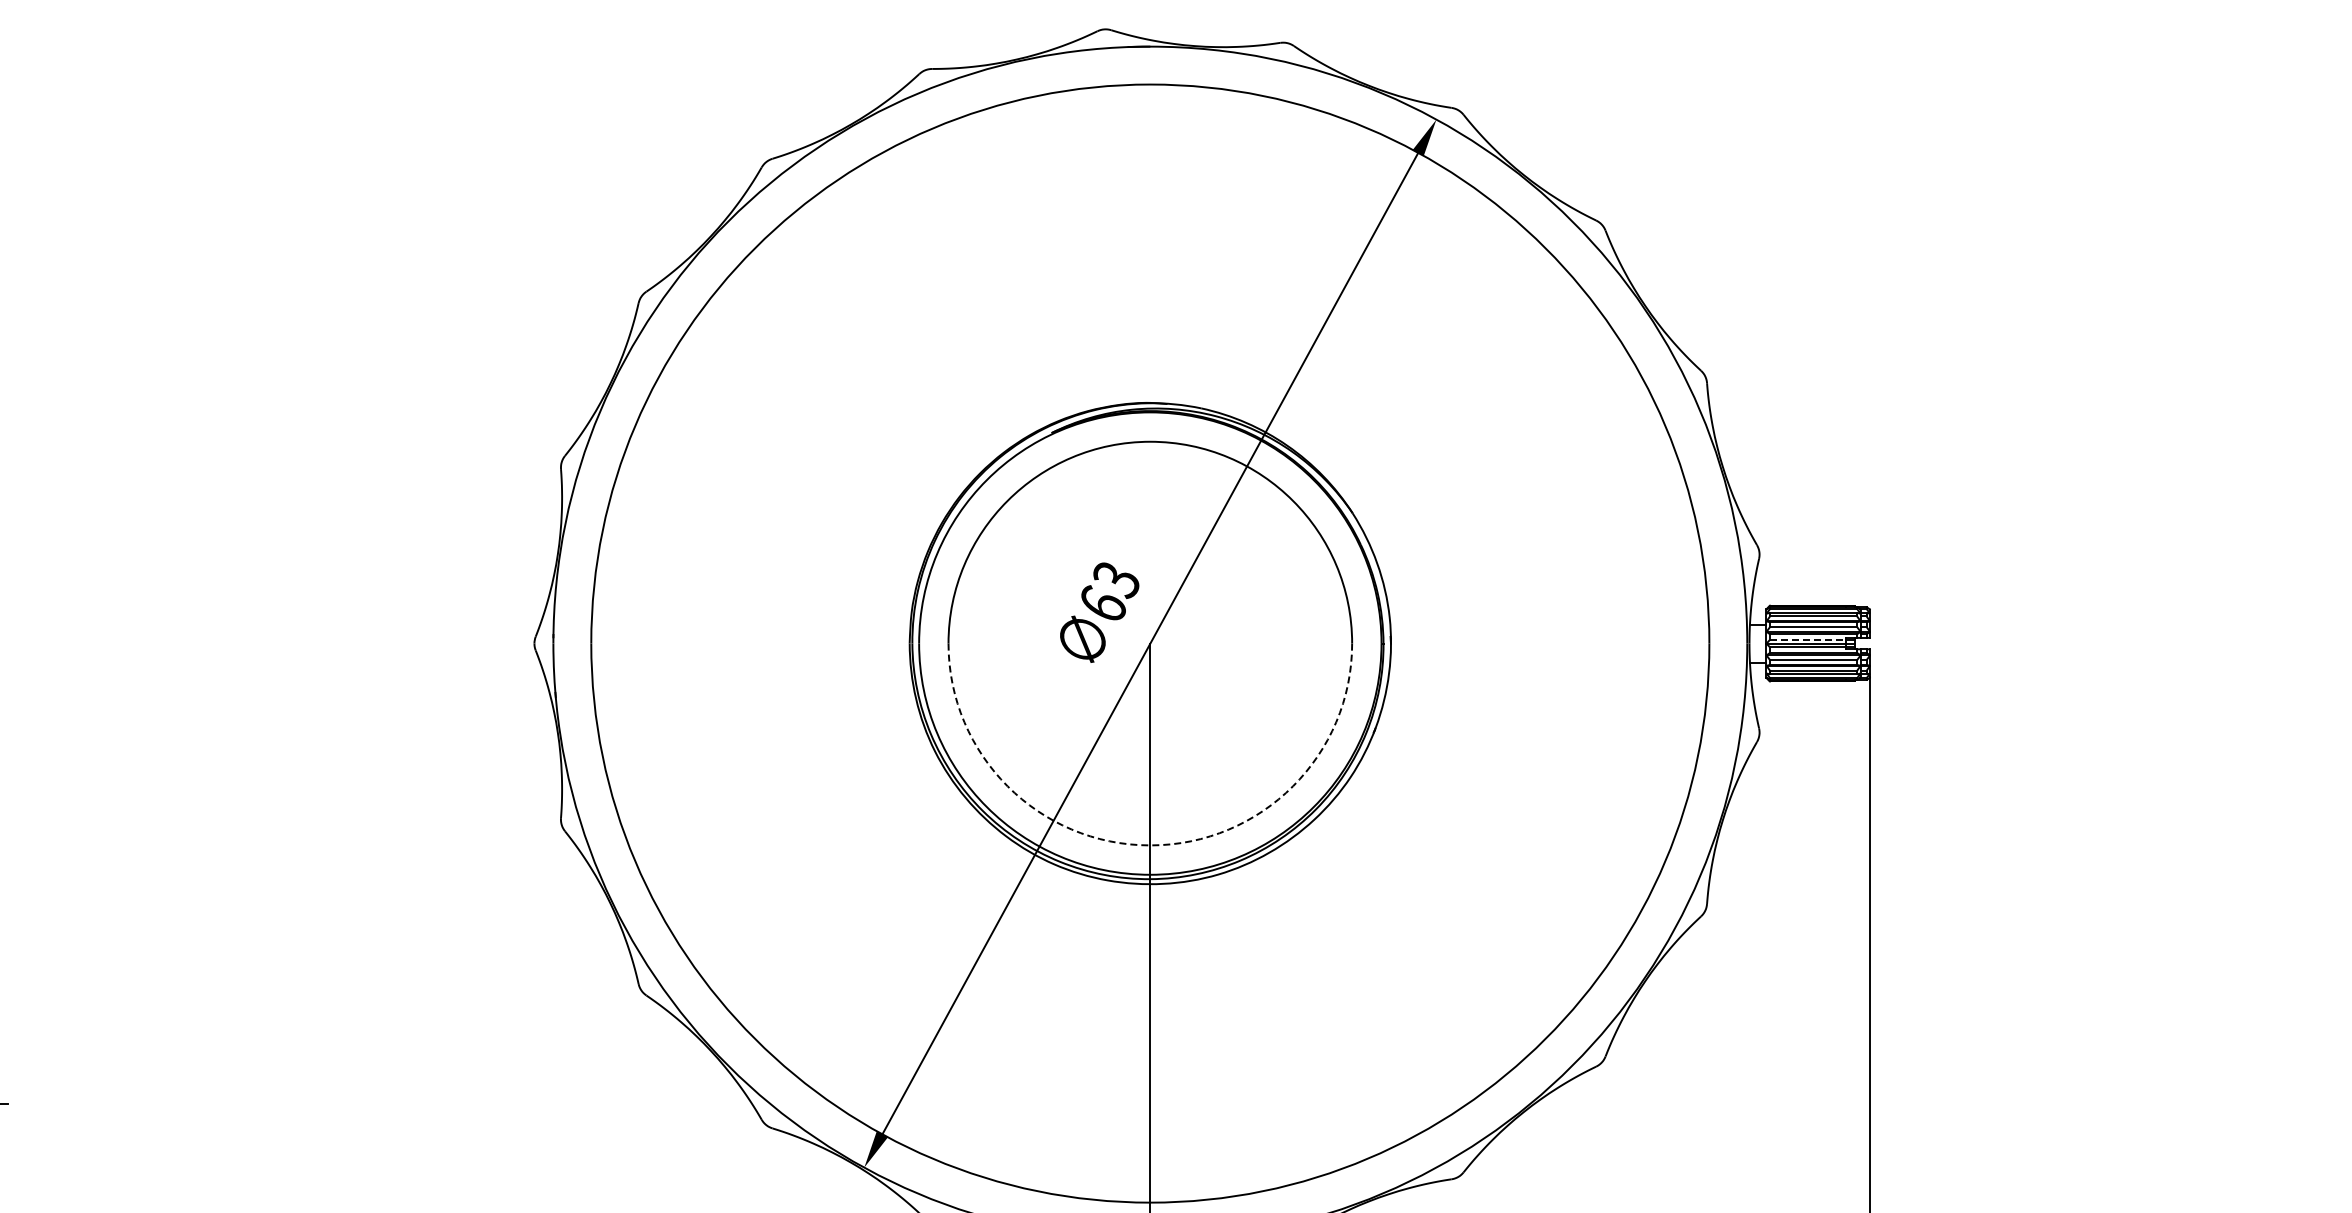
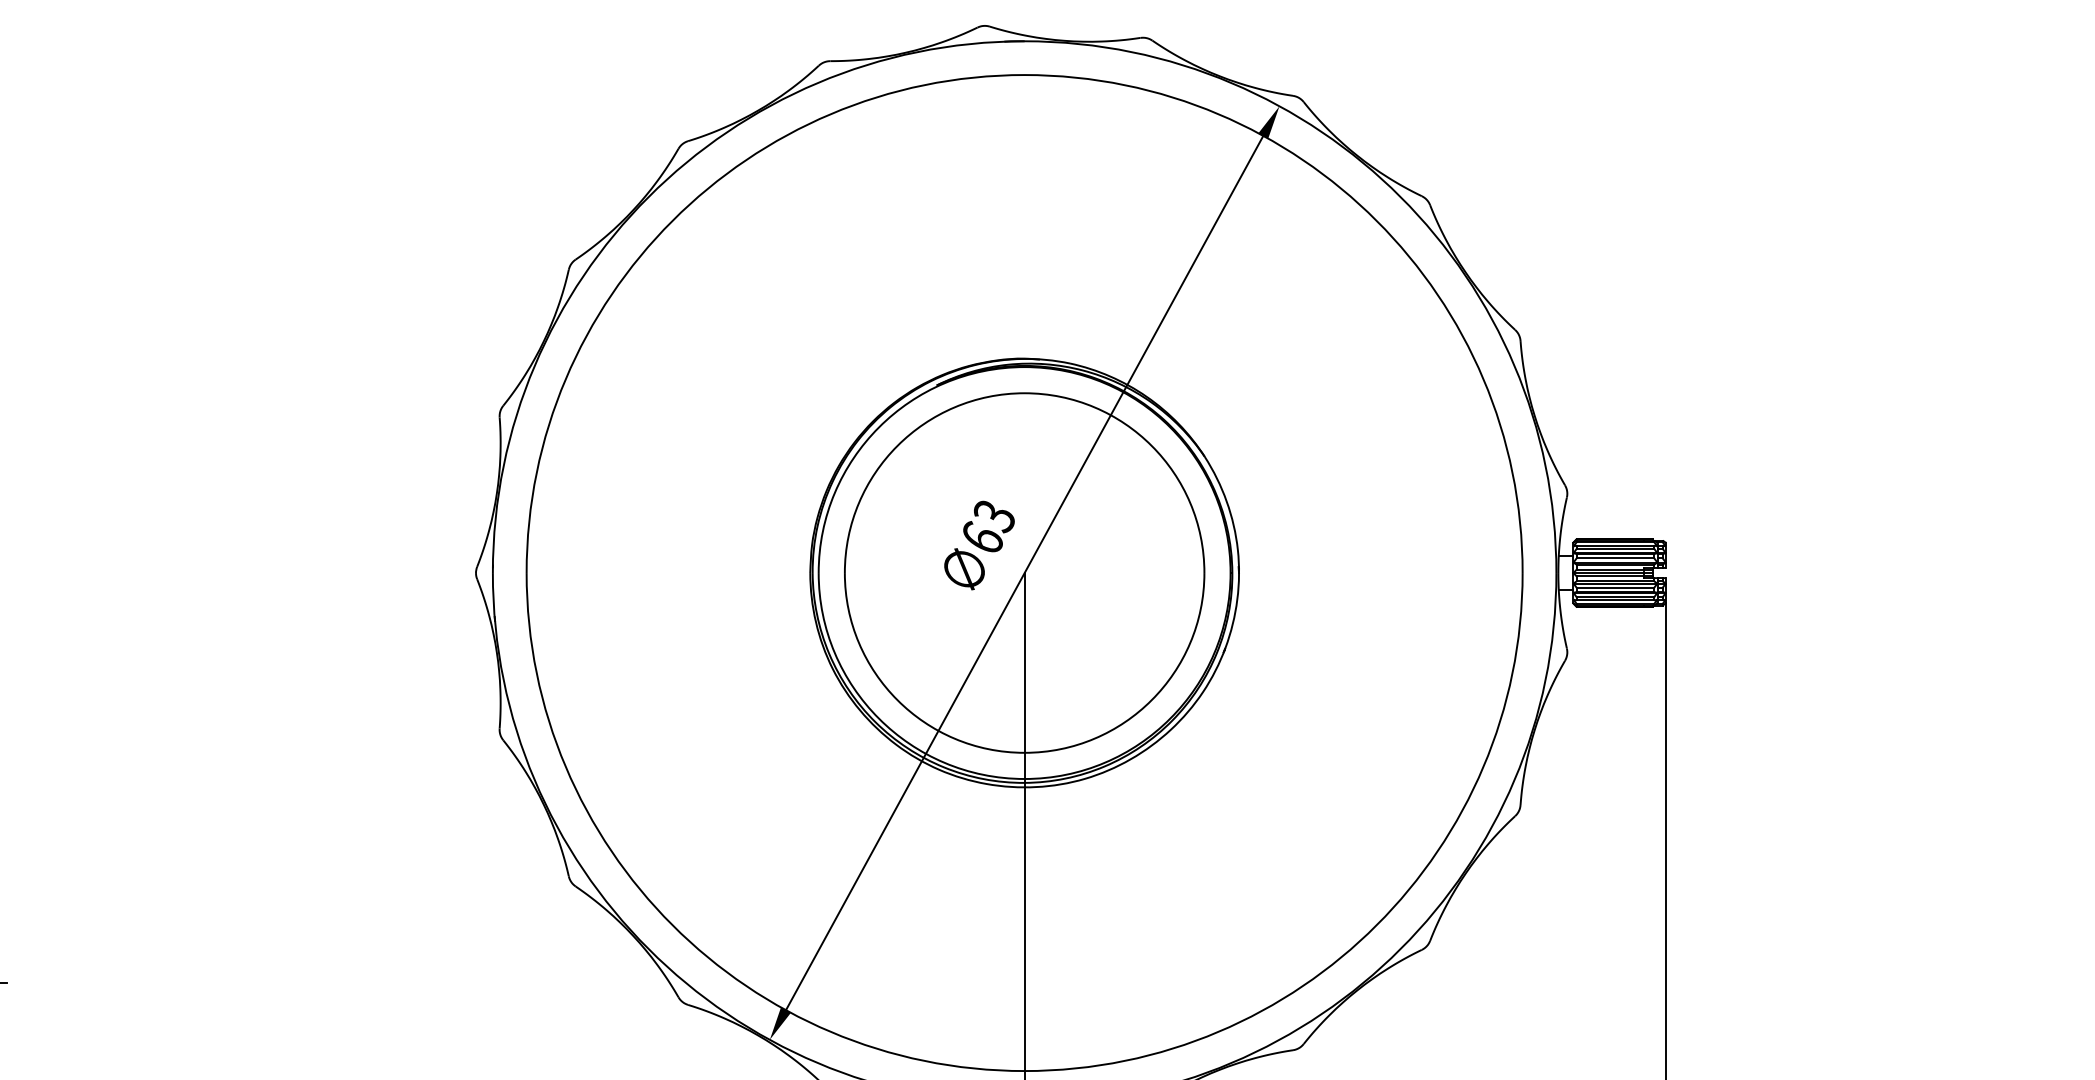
line: (1807, 639) -> (1610, 569), dashed -> solid
arc: (1150, 845) -> (1024, 752), dashed -> solid

